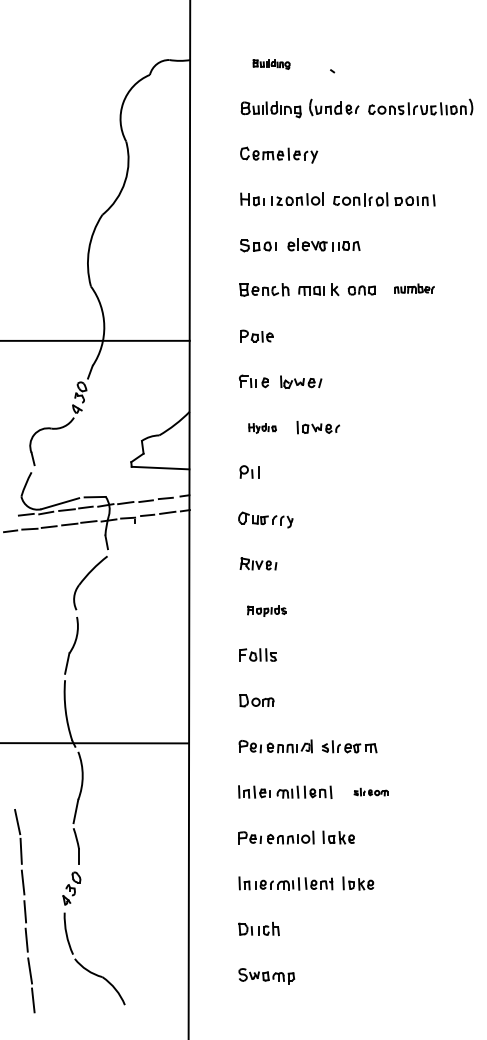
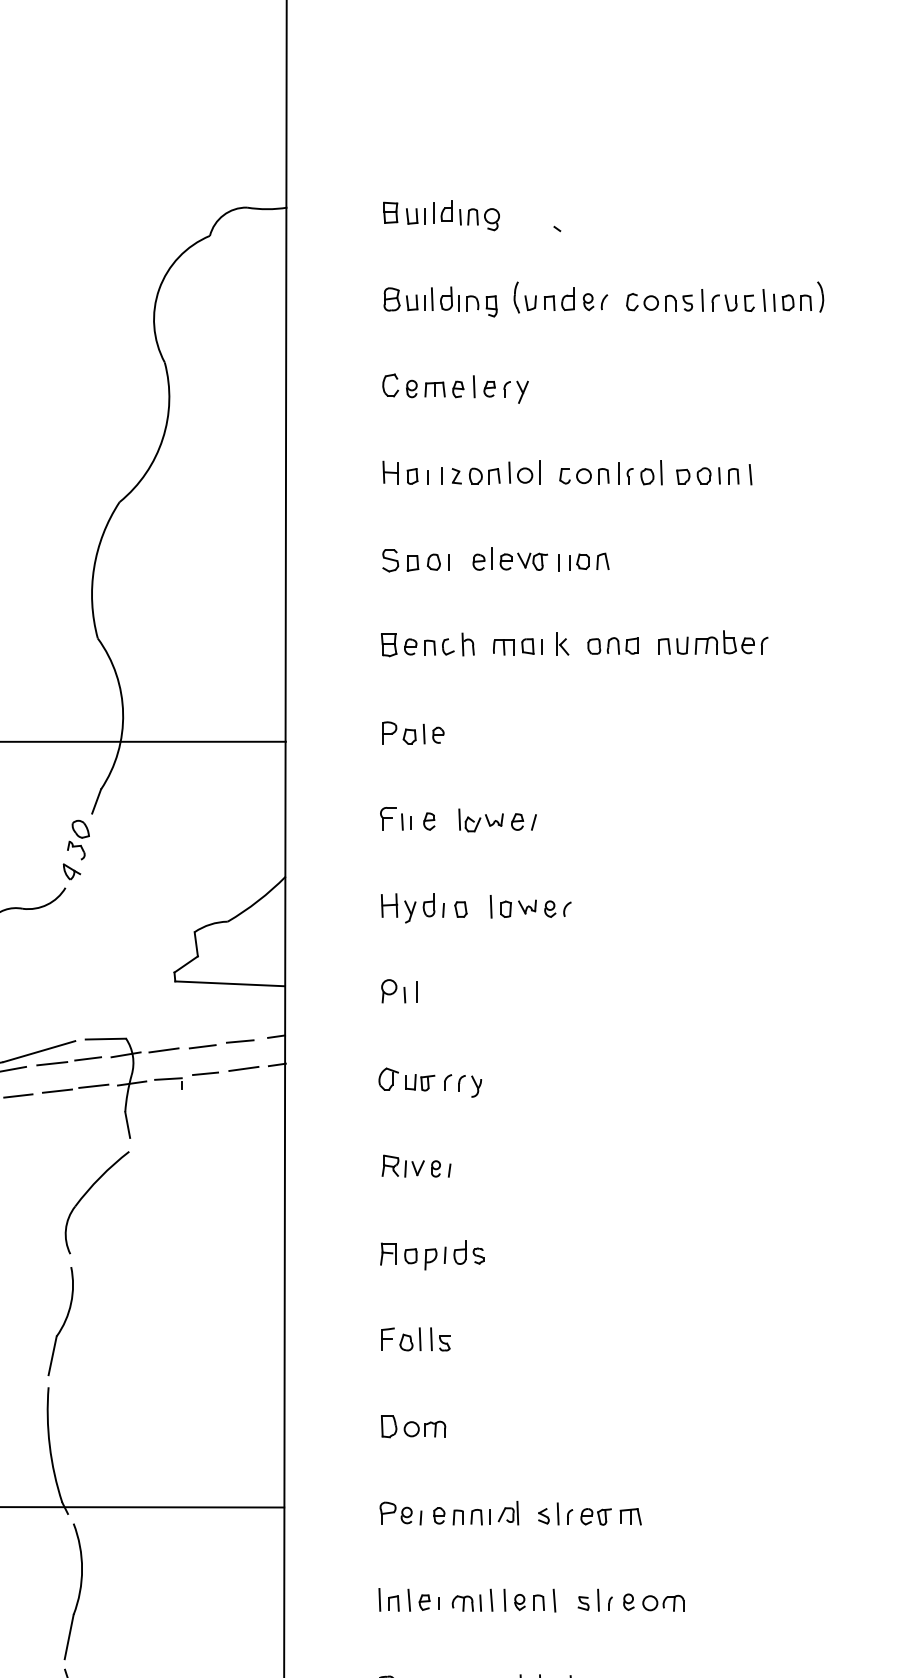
part: (271, 64) -> (441, 216), size x1.67
part: (414, 288) -> (713, 642), size x1.43
part: (262, 428) -> (424, 908), size x1.67
part: (266, 610) -> (431, 1254), size x1.43
part: (370, 791) -> (629, 1599), size x1.67

